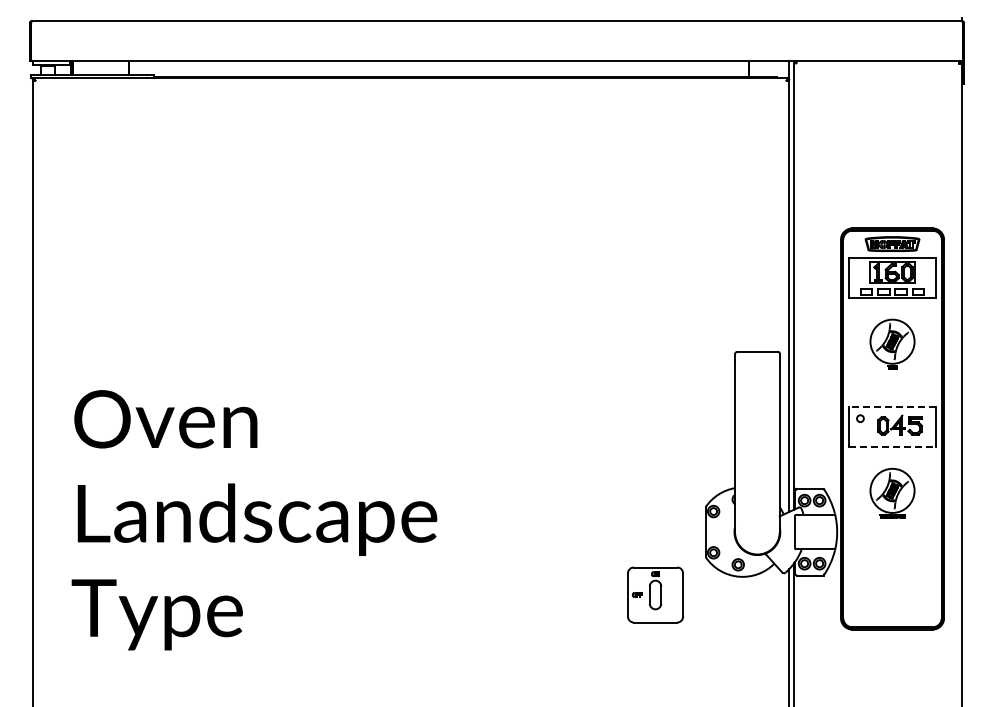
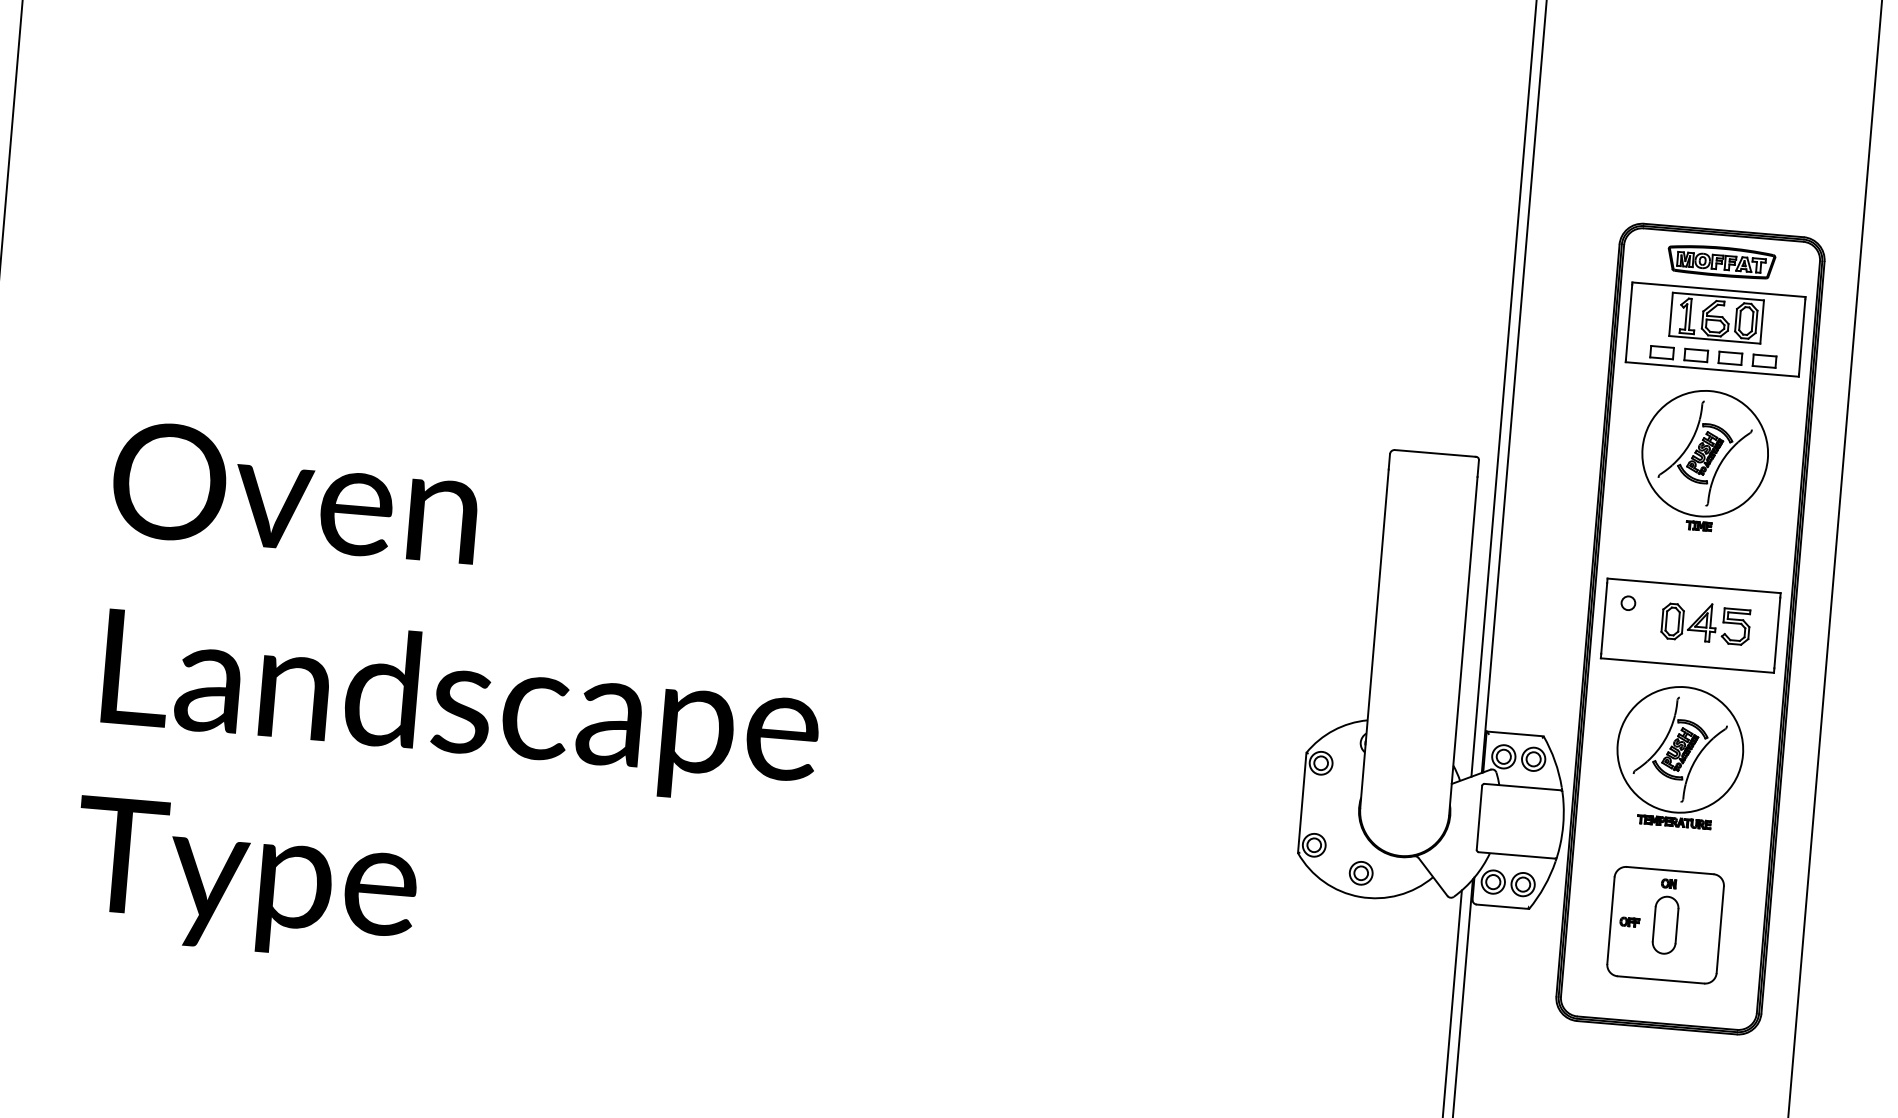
part: (892, 343) -> (1704, 459), size x1.43
line: (892, 407) -> (1693, 586), dashed -> solid
line: (892, 447) -> (1687, 665), dashed -> solid
part: (892, 493) -> (1679, 757), size x1.43
text: (254, 520) -> (454, 708), moved
part: (655, 594) -> (1665, 924), moved

